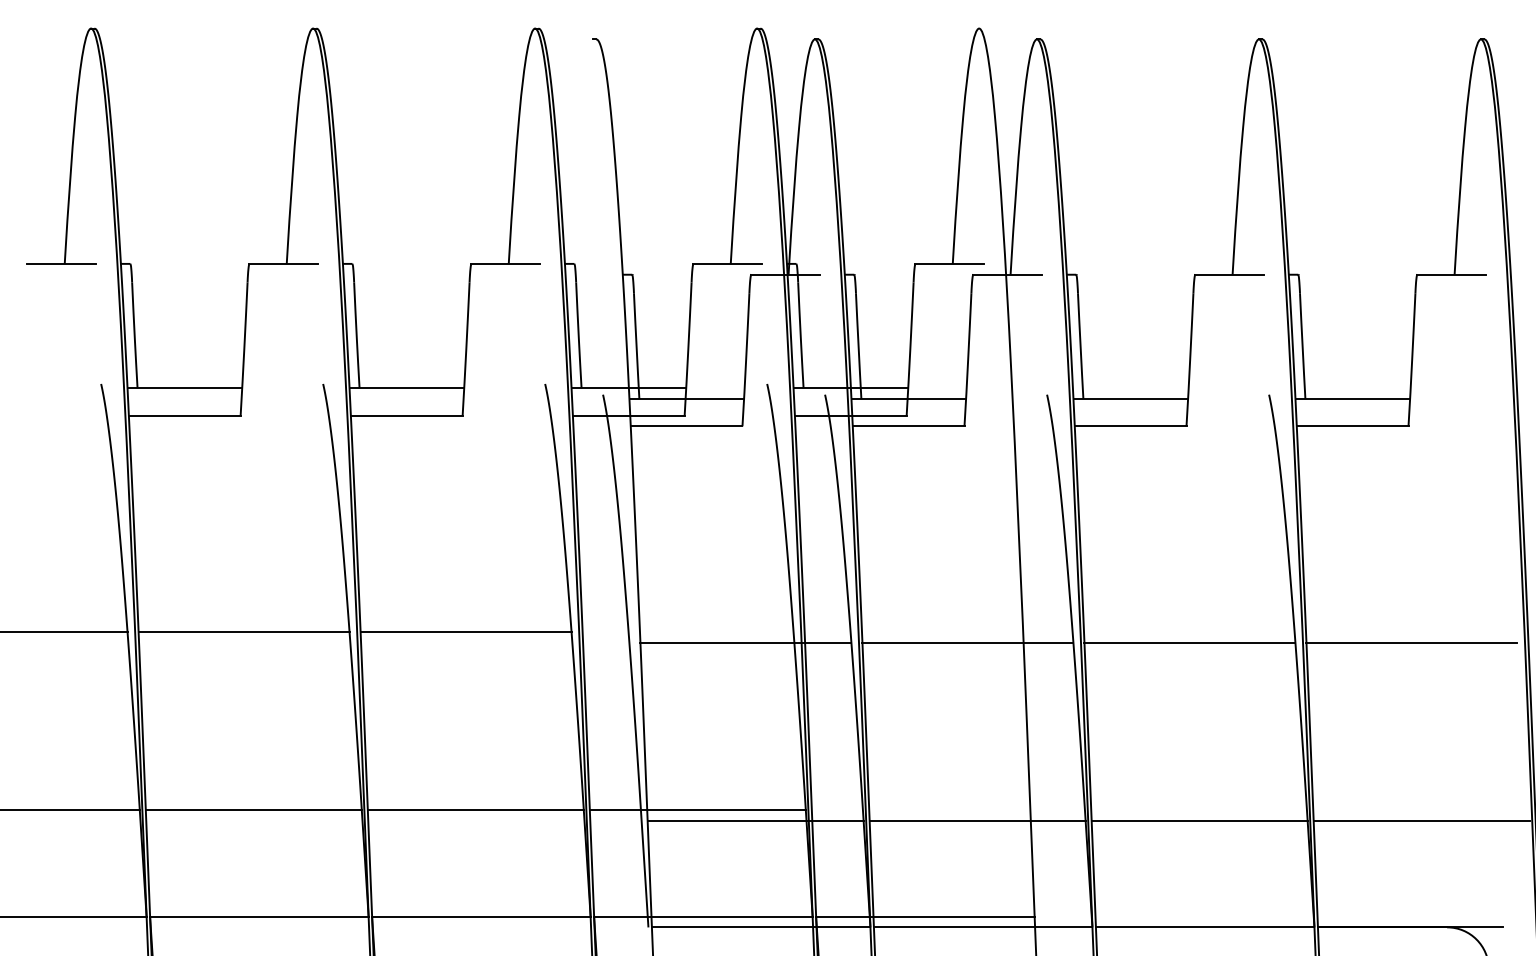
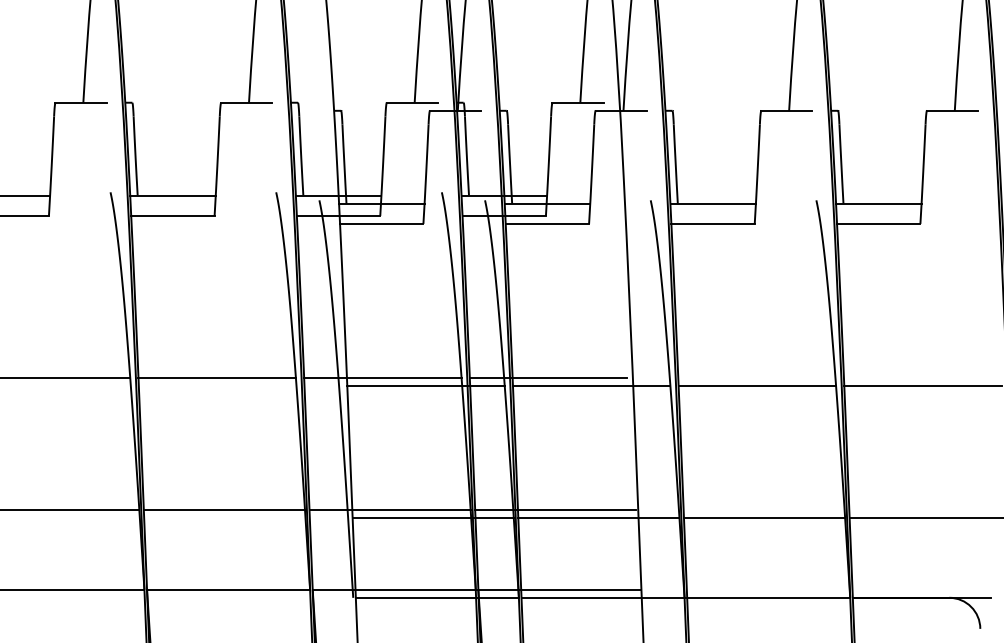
line: (687, 632) -> (382, 377), added
line: (909, 632) -> (548, 377), added
line: (919, 810) -> (555, 510), added

